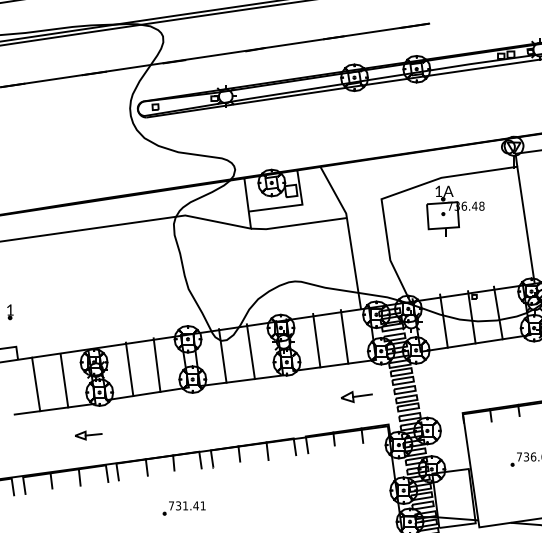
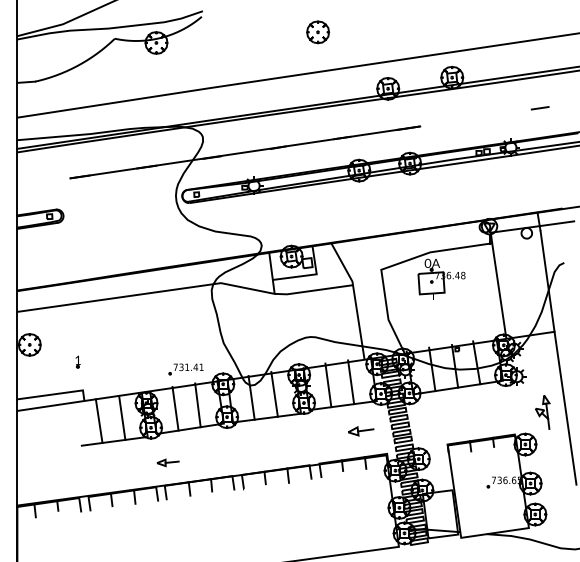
text: (438, 190) -> (427, 262), 1A -> 0A
part: (87, 435) -> (167, 462), moved
part: (183, 508) -> (185, 369), moved

